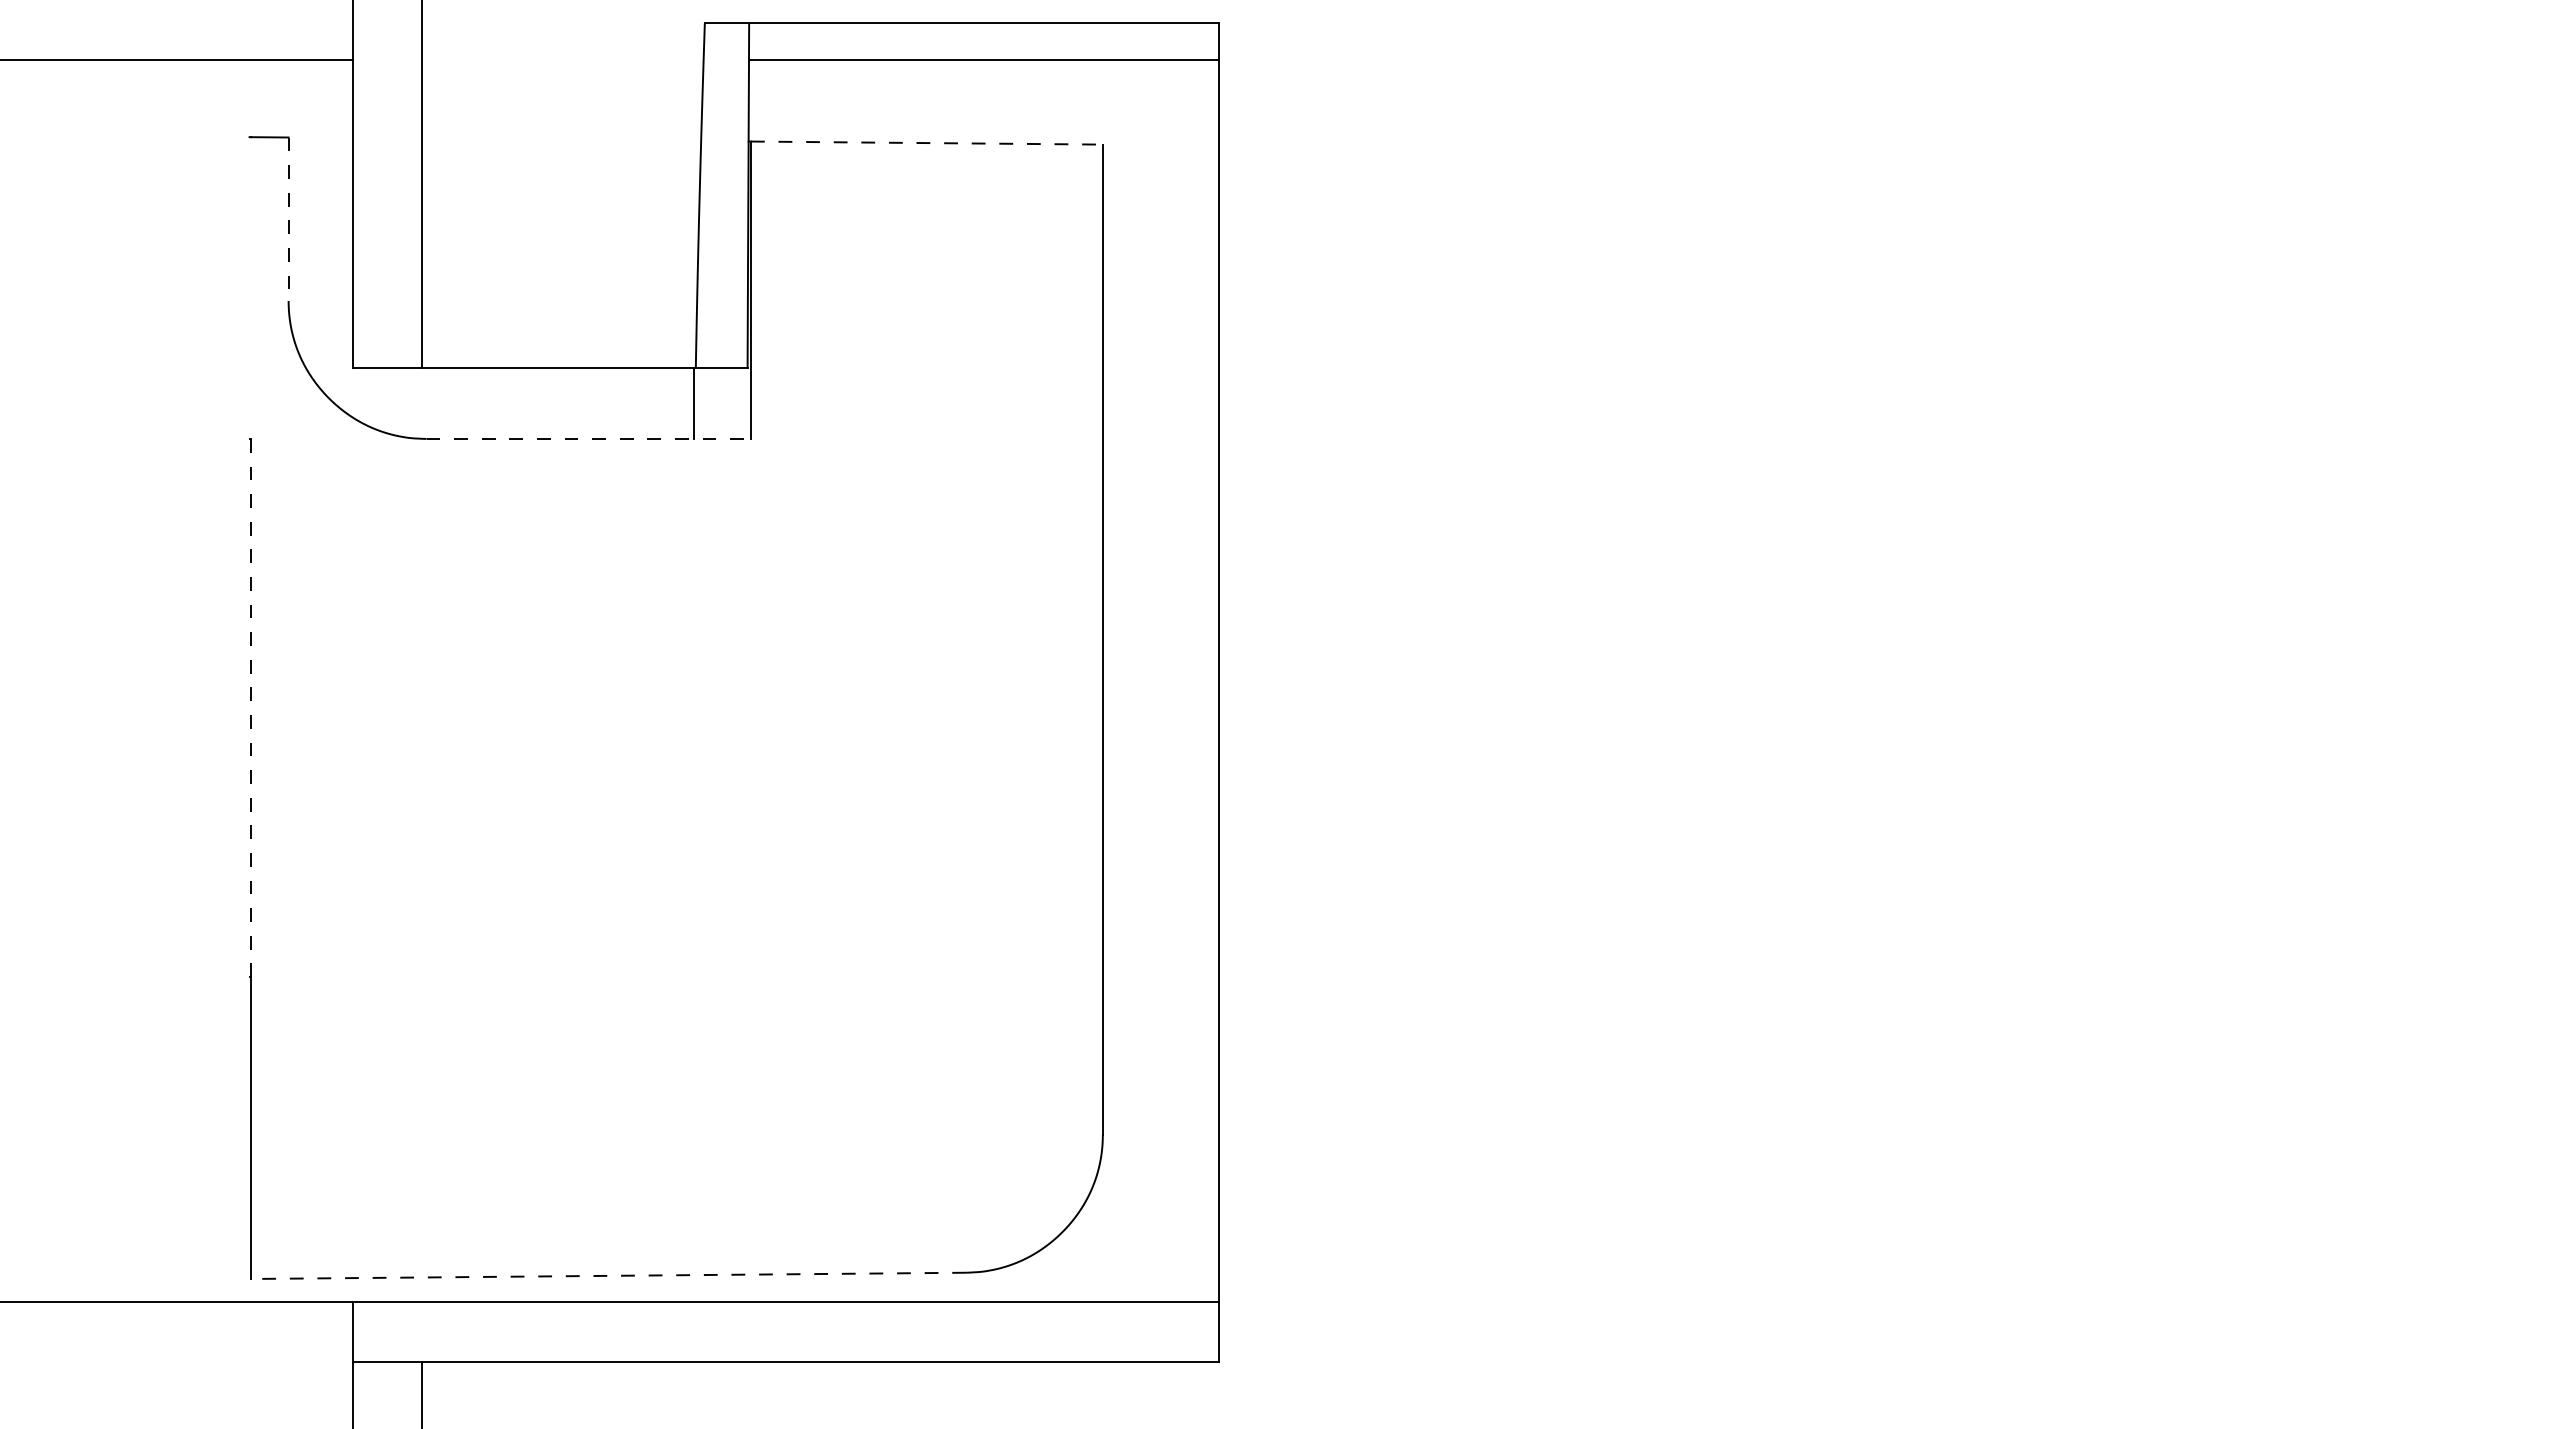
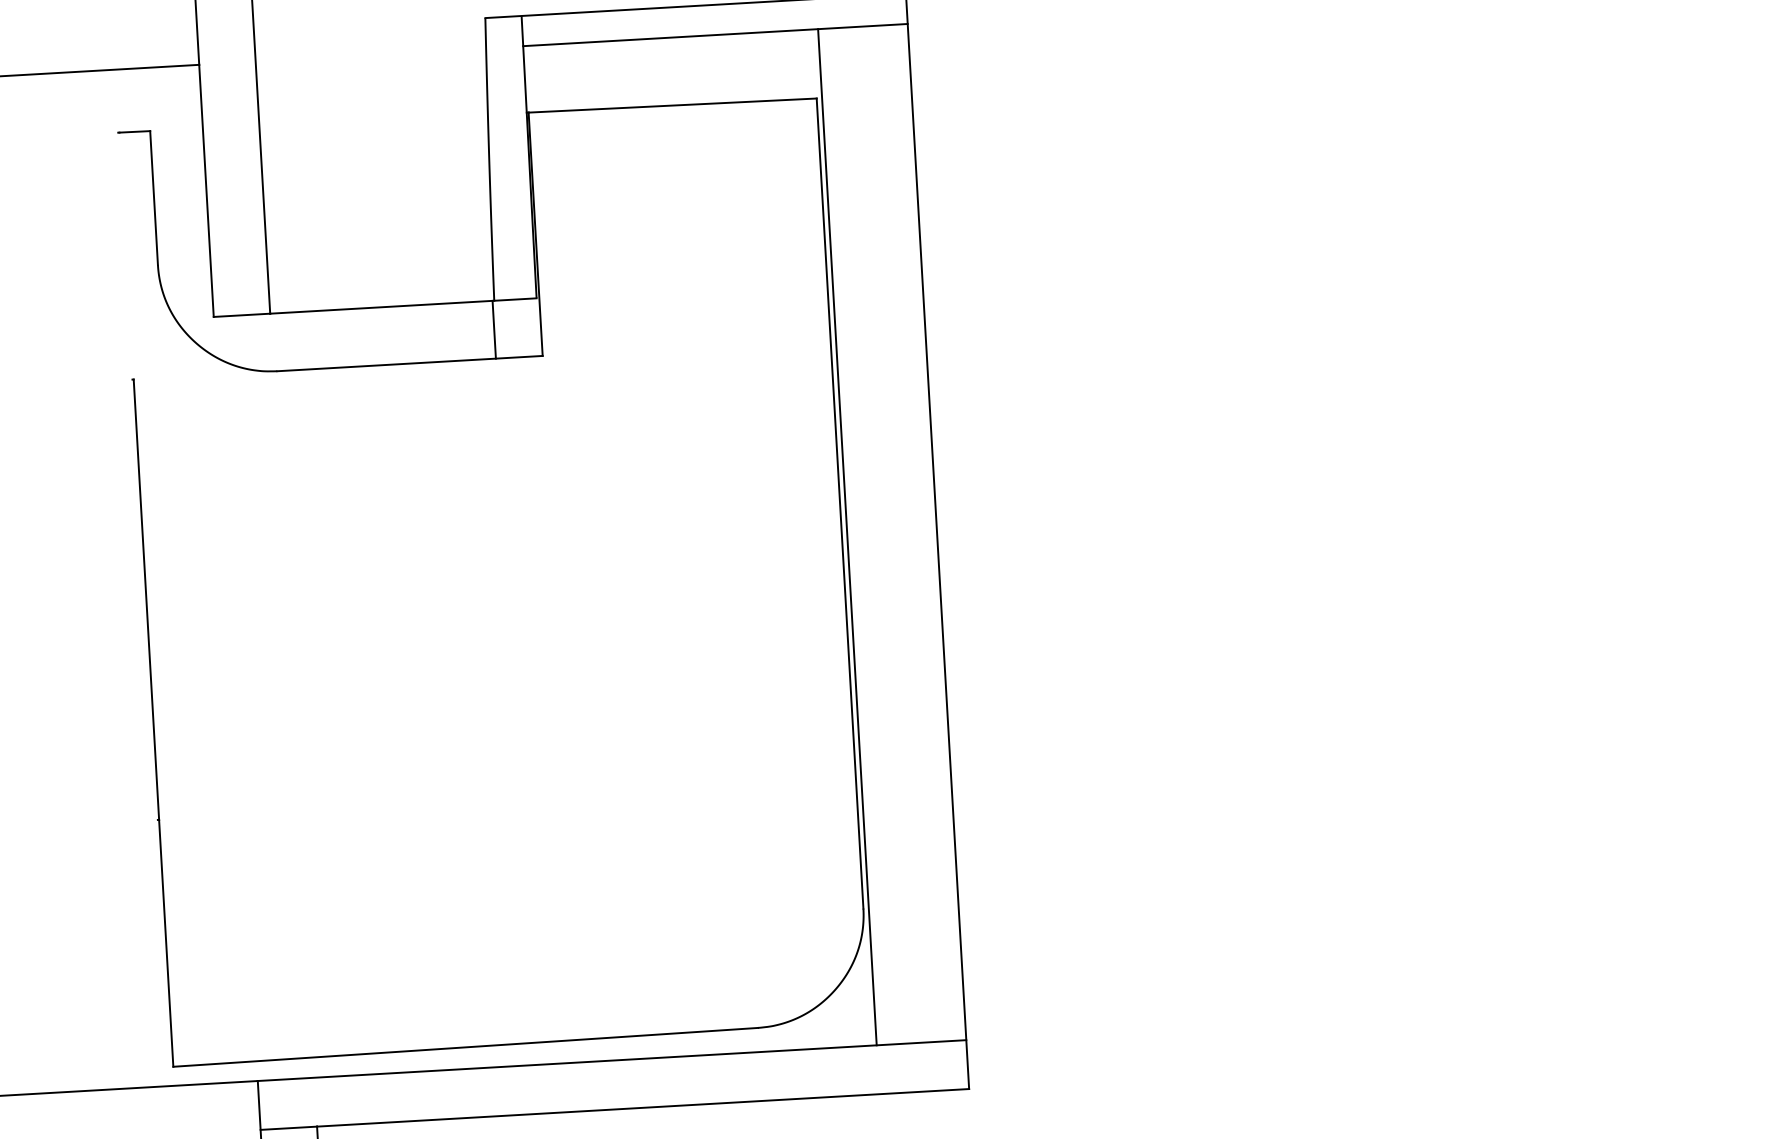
line: (926, 143) -> (672, 105), dashed -> solid
line: (288, 219) -> (153, 198), dashed -> solid
line: (589, 438) -> (410, 363), dashed -> solid
line: (1109, 681) -> (847, 537), added
line: (251, 707) -> (146, 599), dashed -> solid
line: (608, 1275) -> (465, 1047), dashed -> solid

